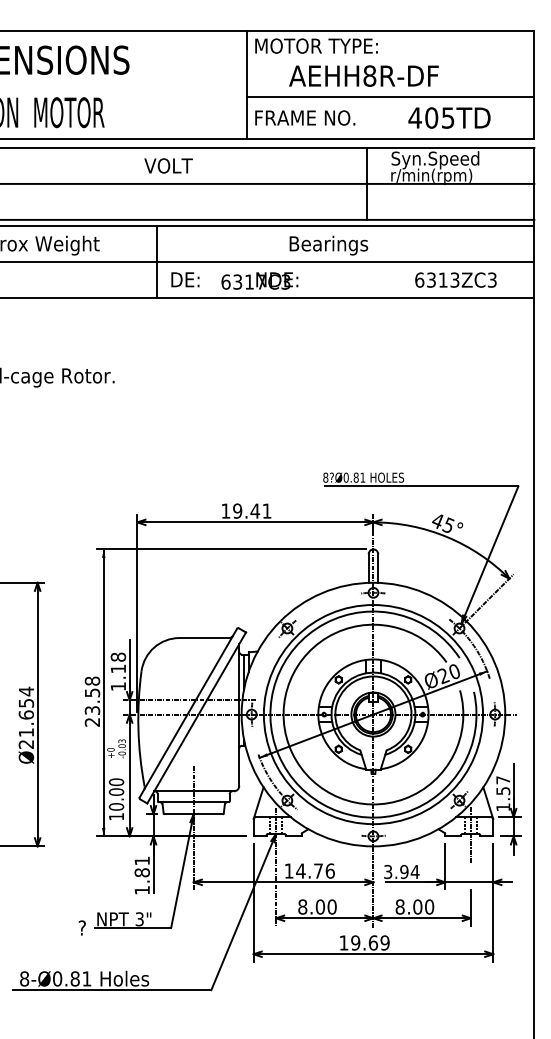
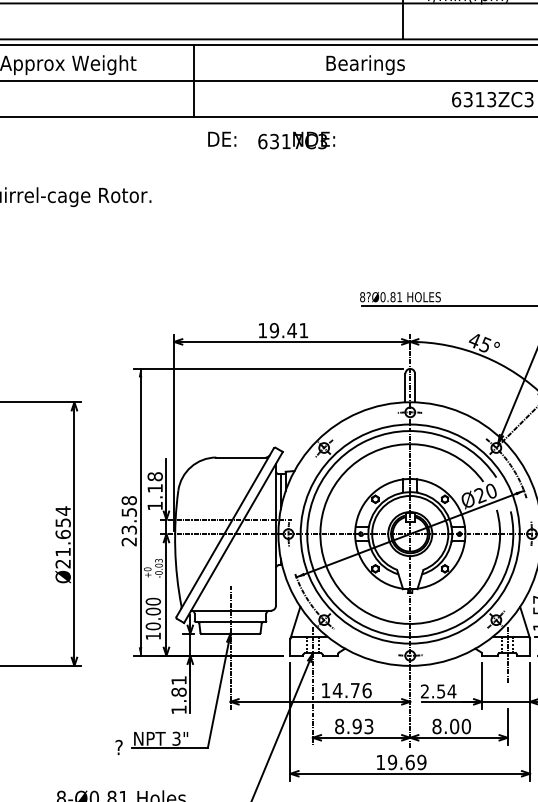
text: (234, 280) -> (271, 140), moved
text: (396, 872) -> (433, 692), 3.94 -> 2.54
text: (325, 906) -> (362, 726), 8.00 -> 8.93

